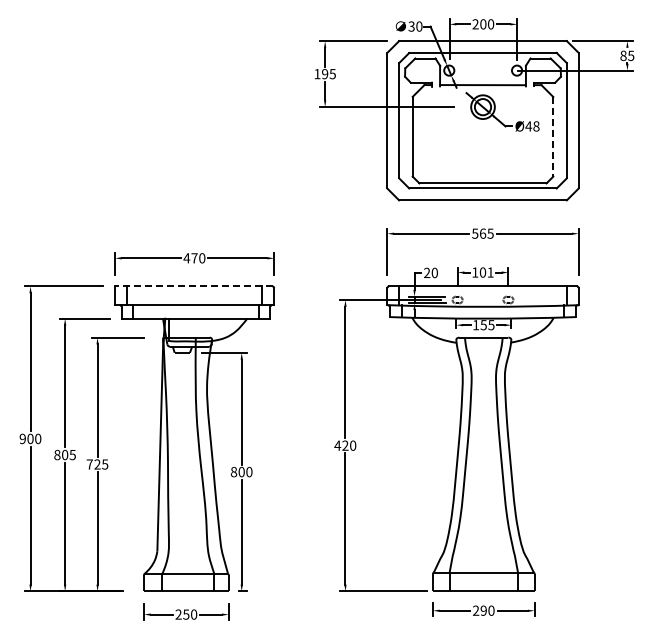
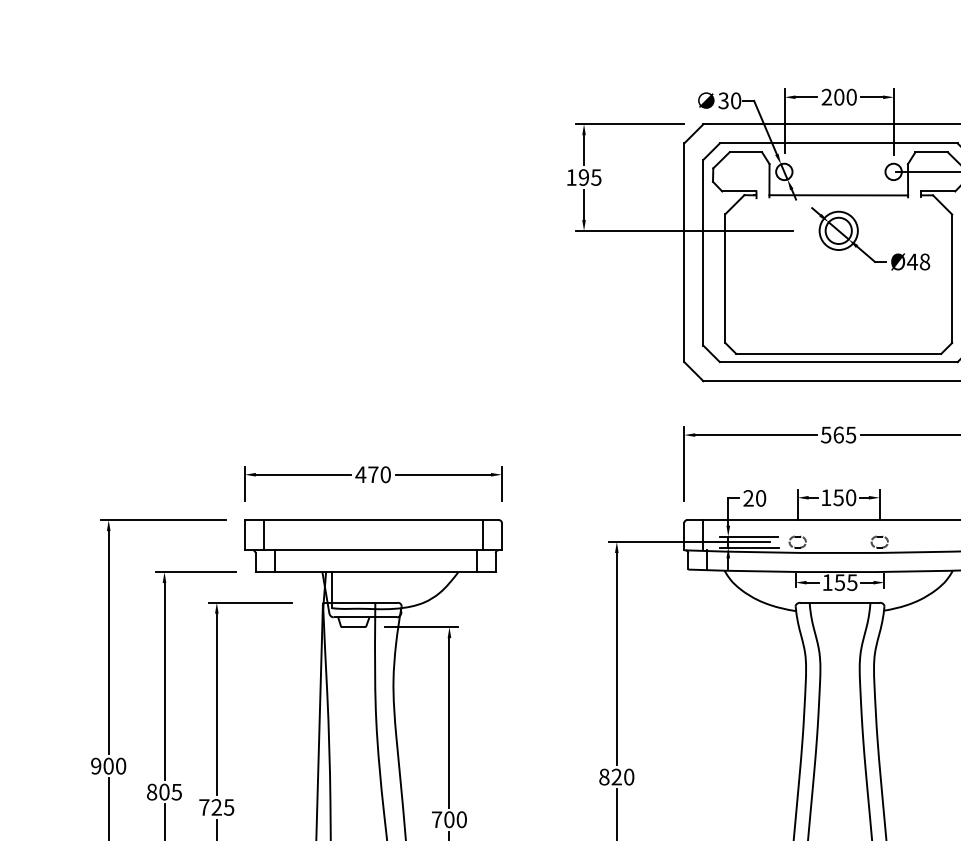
line: (553, 136) -> (952, 278), dashed -> solid
text: (486, 272) -> (844, 497), 101 -> 150
line: (193, 286) -> (371, 520), dashed -> solid
text: (337, 445) -> (603, 776), 420 -> 820
text: (233, 472) -> (436, 820), 800 -> 700

